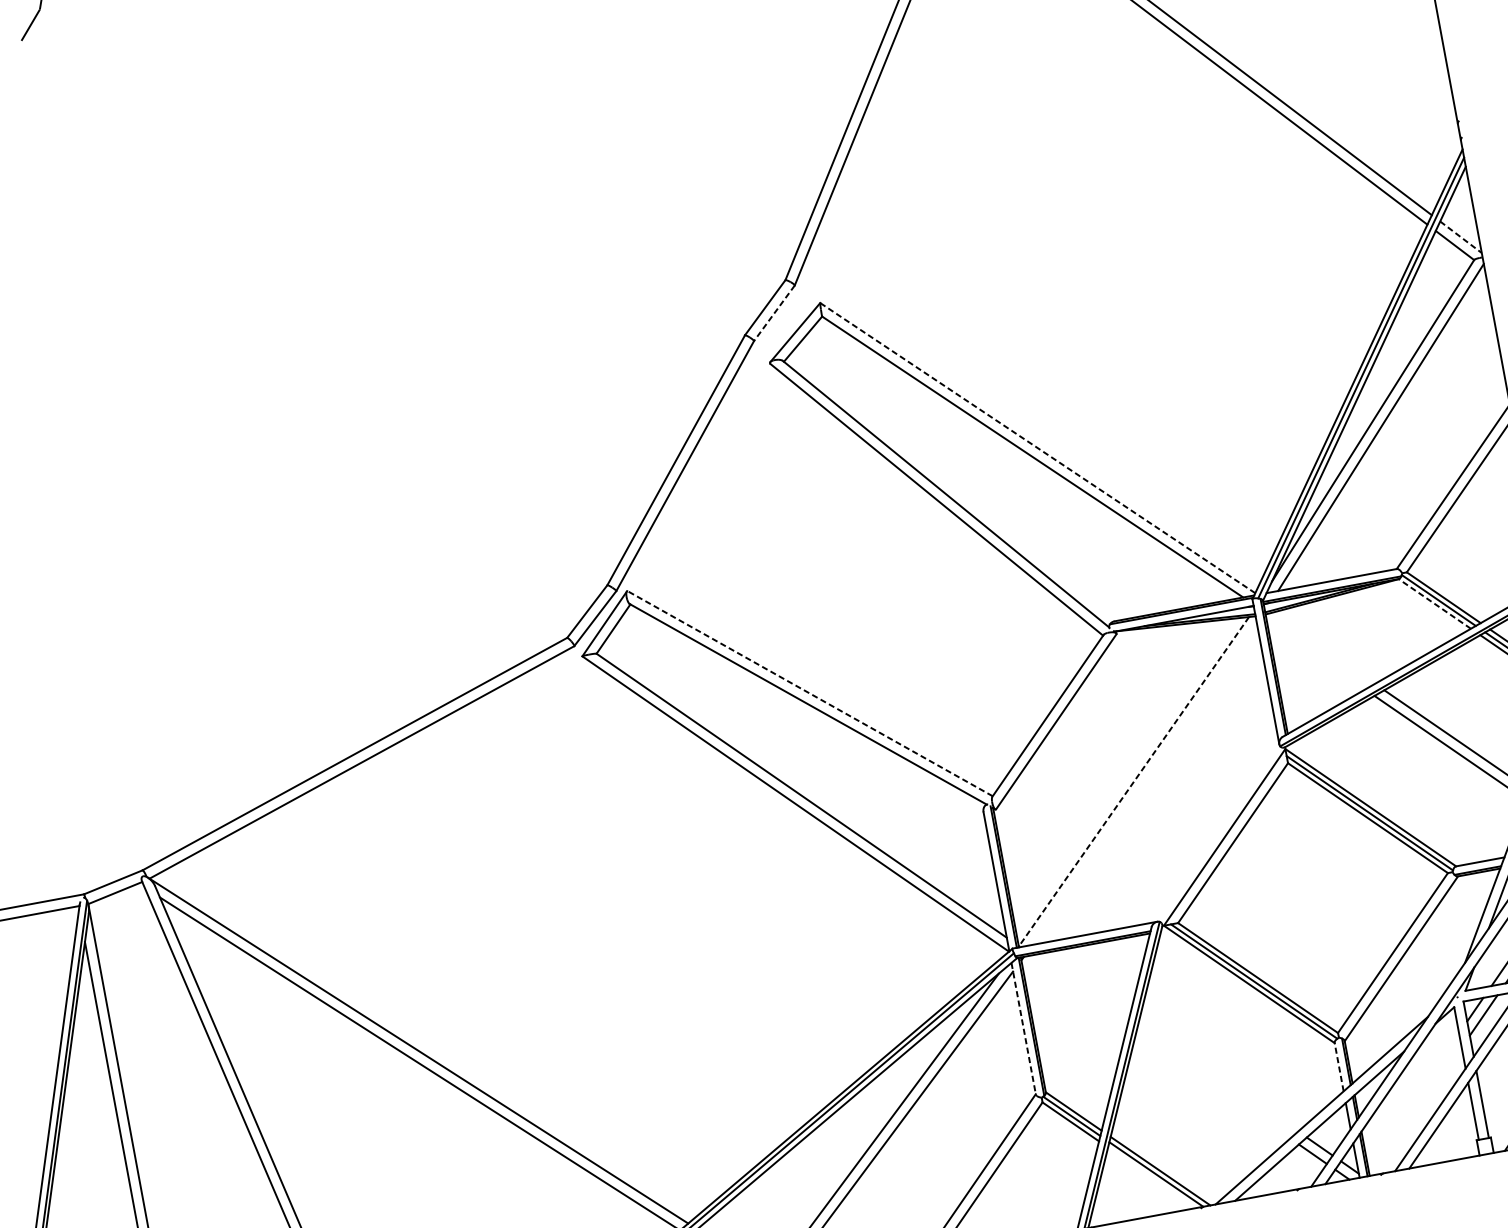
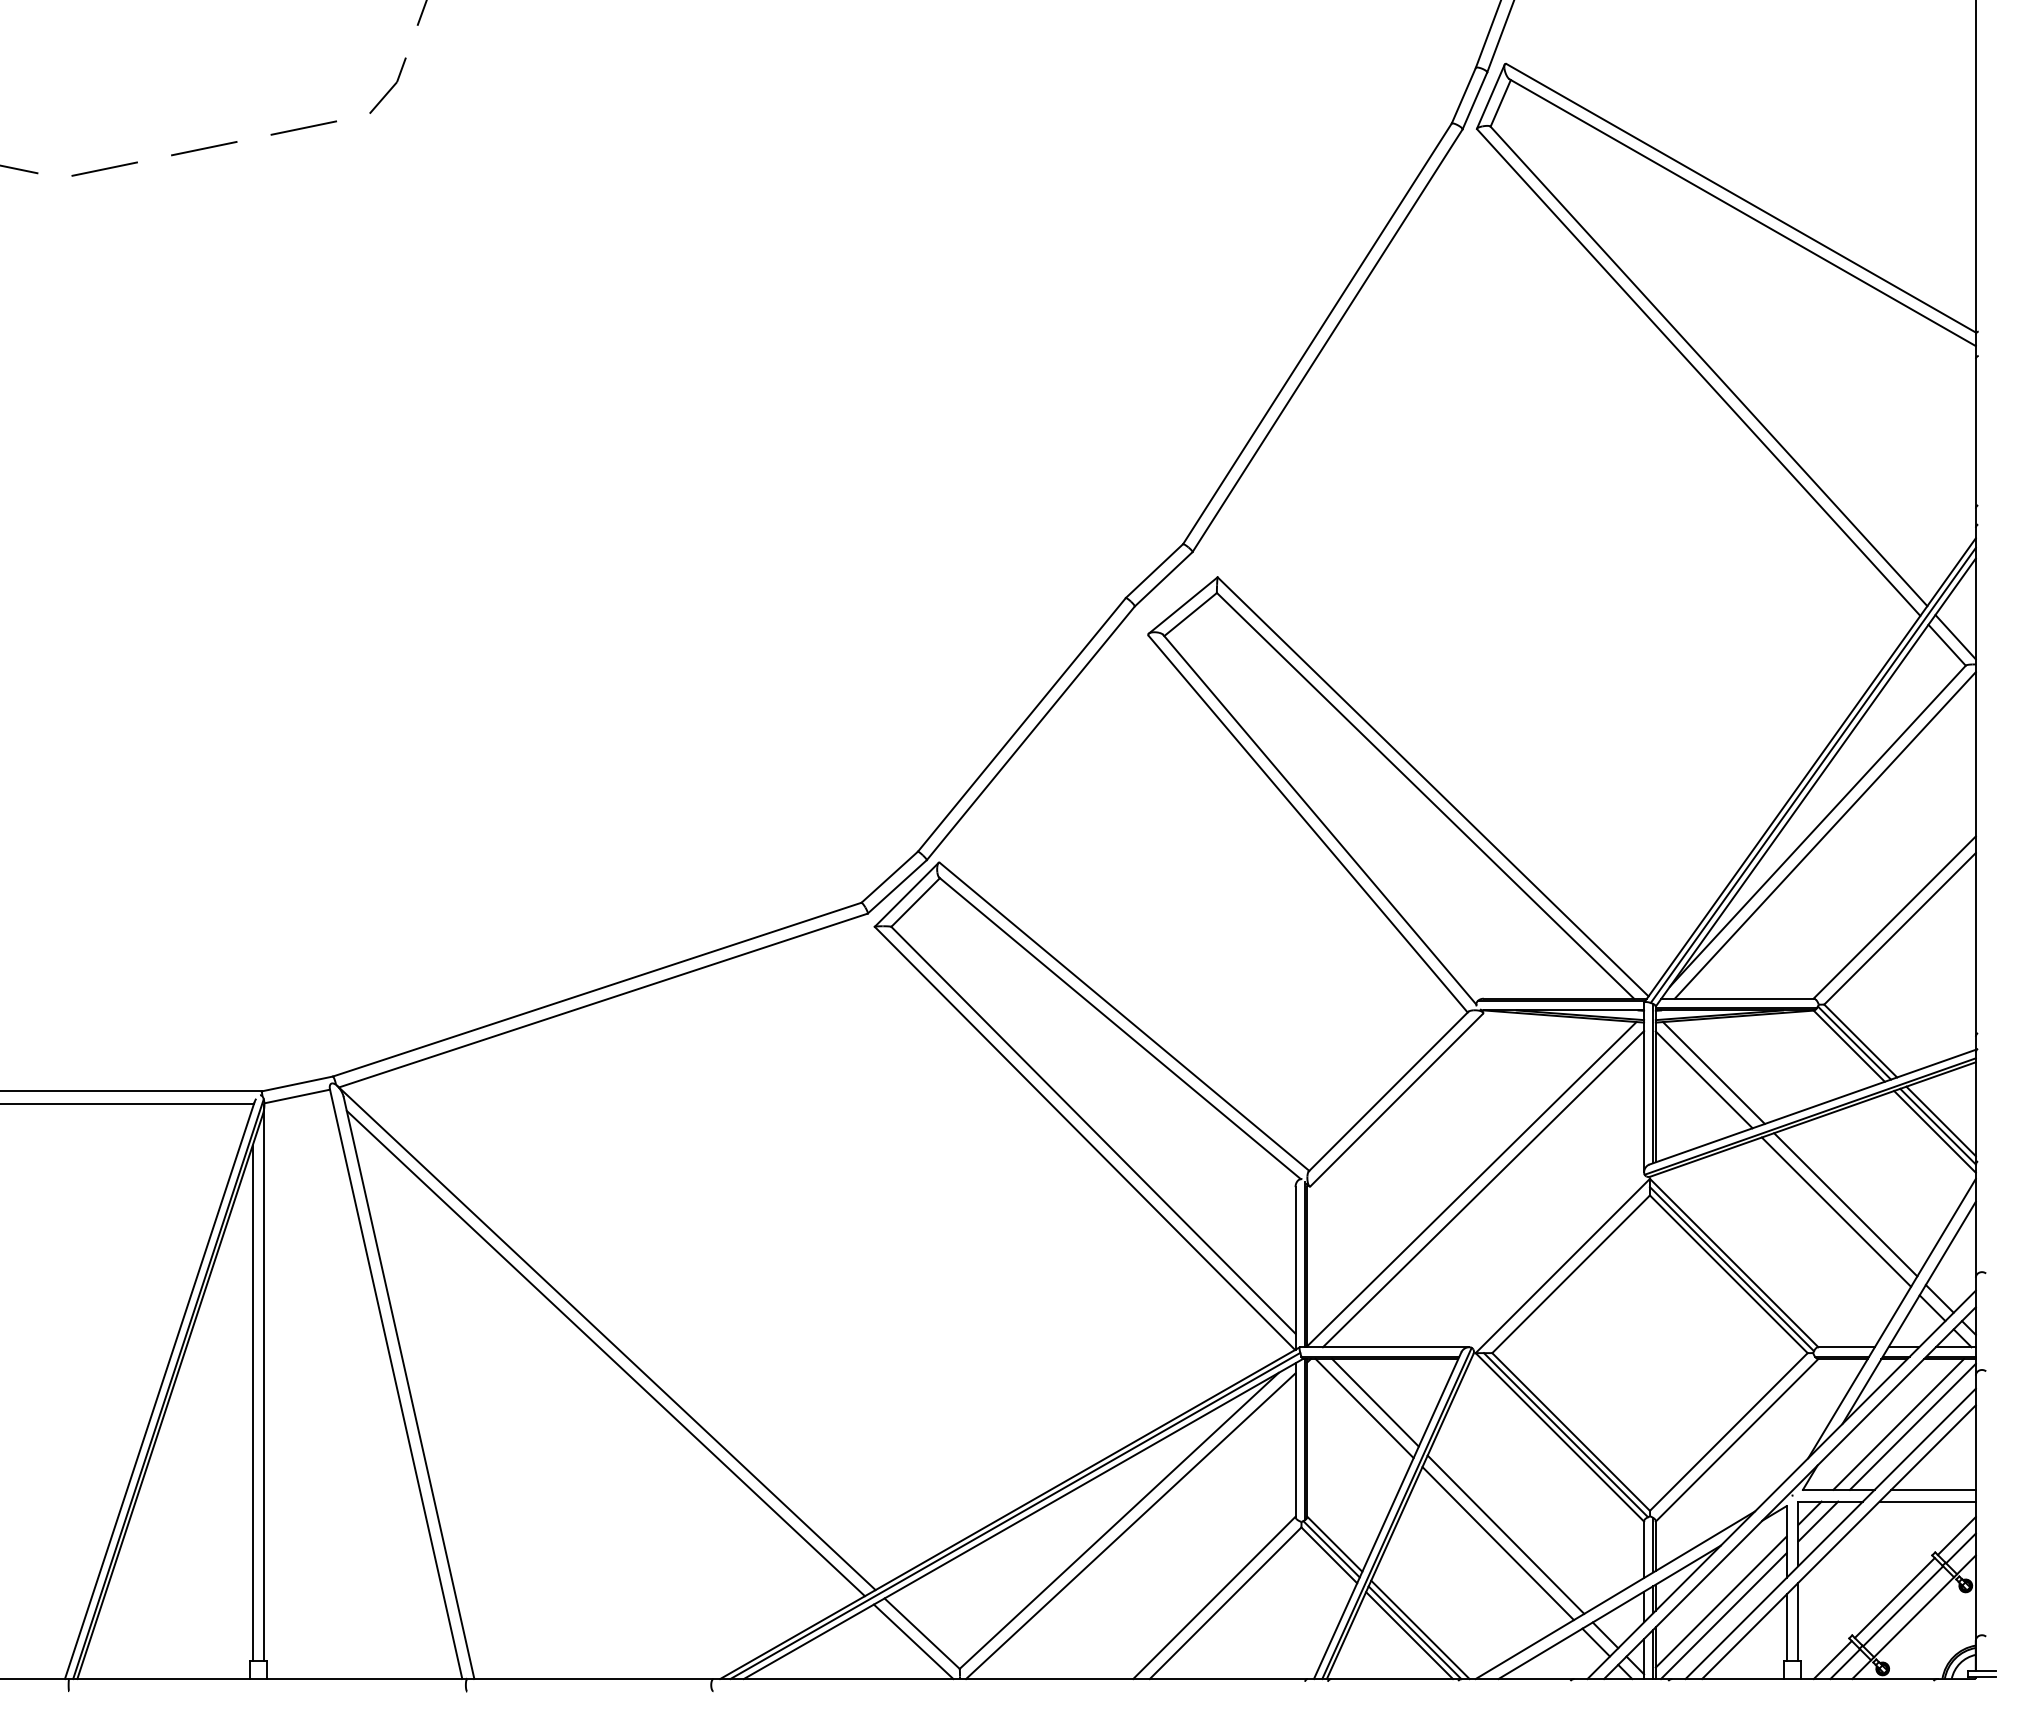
line: (1460, 237) -> (1955, 637), dashed -> solid
line: (774, 313) -> (1163, 579), dashed -> solid
line: (1038, 447) -> (1433, 786), dashed -> solid
line: (1434, 603) -> (1848, 1045), dashed -> solid
line: (1322, 647) -> (1713, 1072), added
line: (1315, 655) -> (1703, 1079), added
line: (810, 693) -> (1124, 1016), dashed -> solid
line: (1134, 781) -> (1472, 1184), dashed -> solid
line: (1144, 784) -> (1483, 1189), added
line: (1086, 983) -> (1375, 1402), added
line: (1077, 990) -> (1364, 1408), added
line: (1023, 1029) -> (1295, 1440), dashed -> solid
line: (1339, 1066) -> (1644, 1549), dashed -> solid
line: (1218, 1076) -> (1505, 1534), added
line: (1212, 1085) -> (1497, 1543), added
line: (1412, 1099) -> (1720, 1601), added
line: (1417, 1111) -> (1723, 1616), added
line: (1152, 1177) -> (1409, 1635), added

